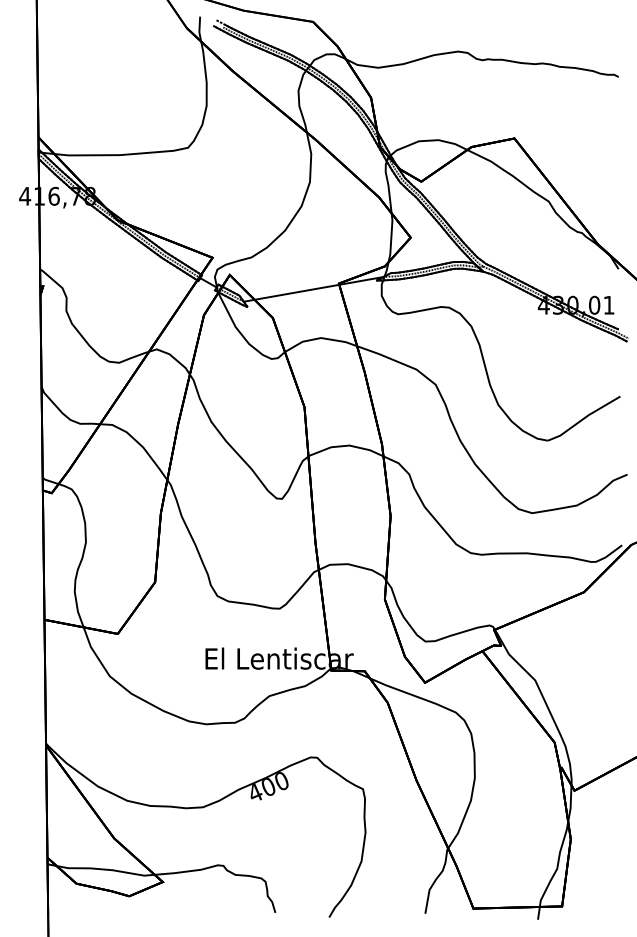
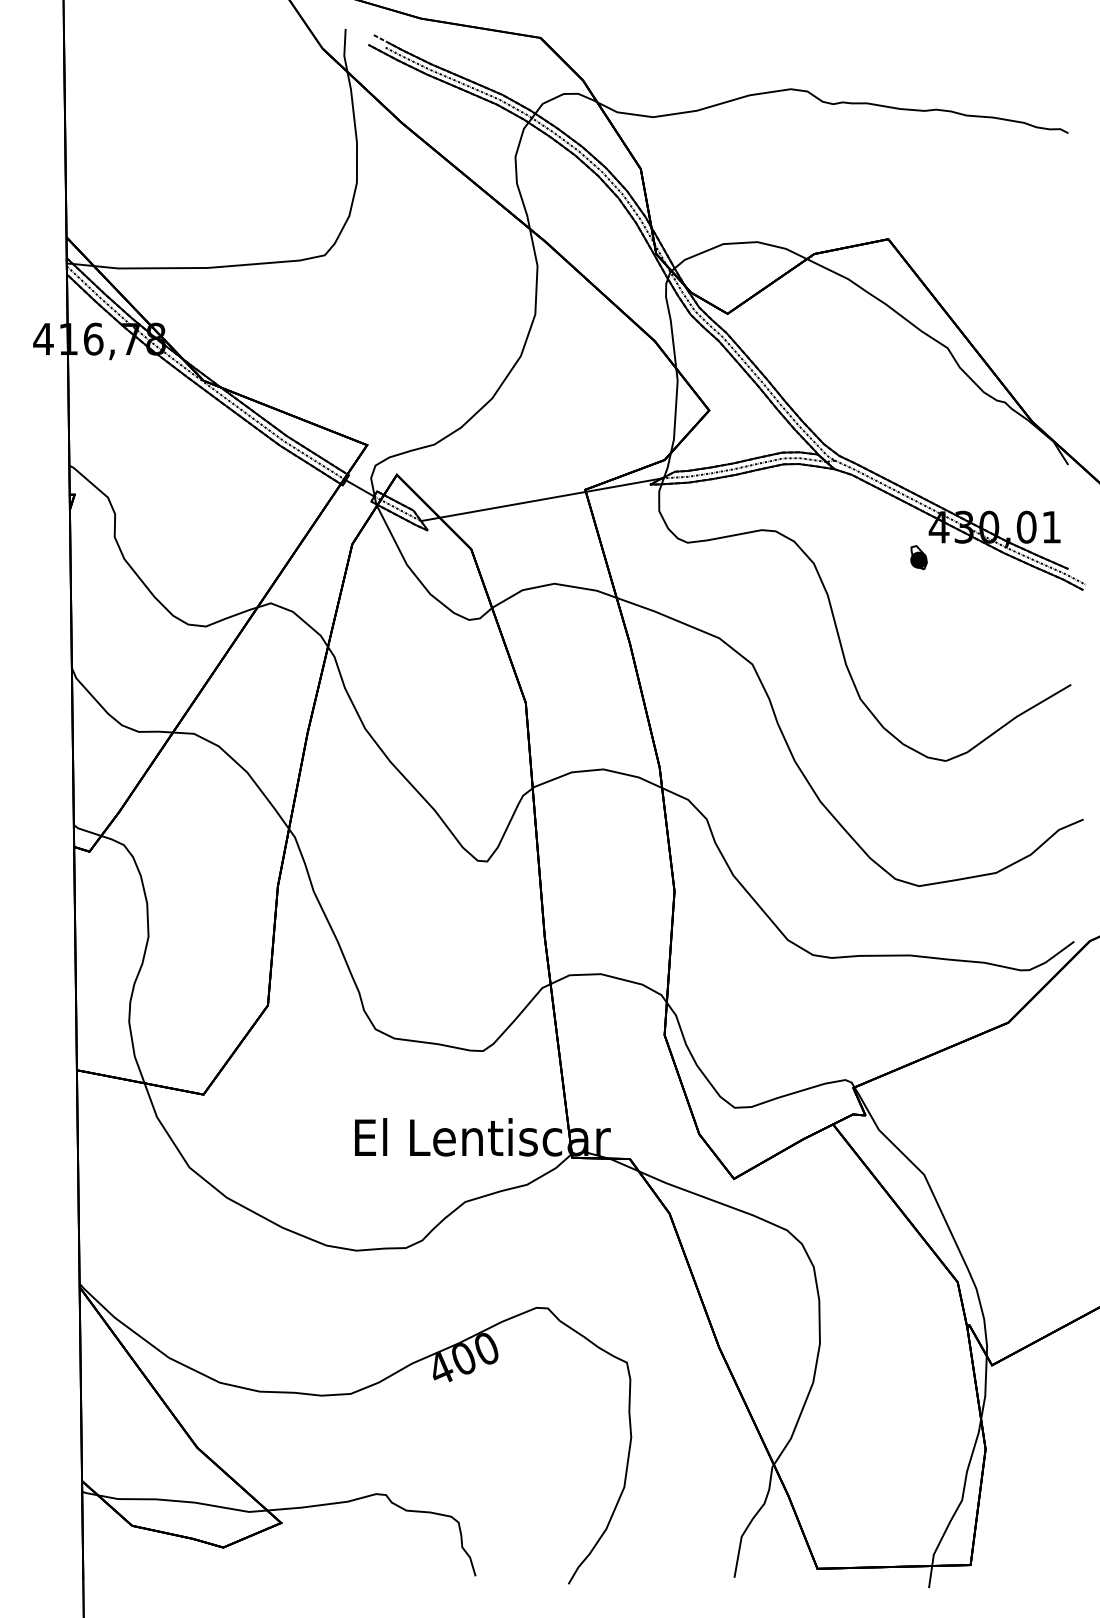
part: (532, 322) -> (919, 556), added

